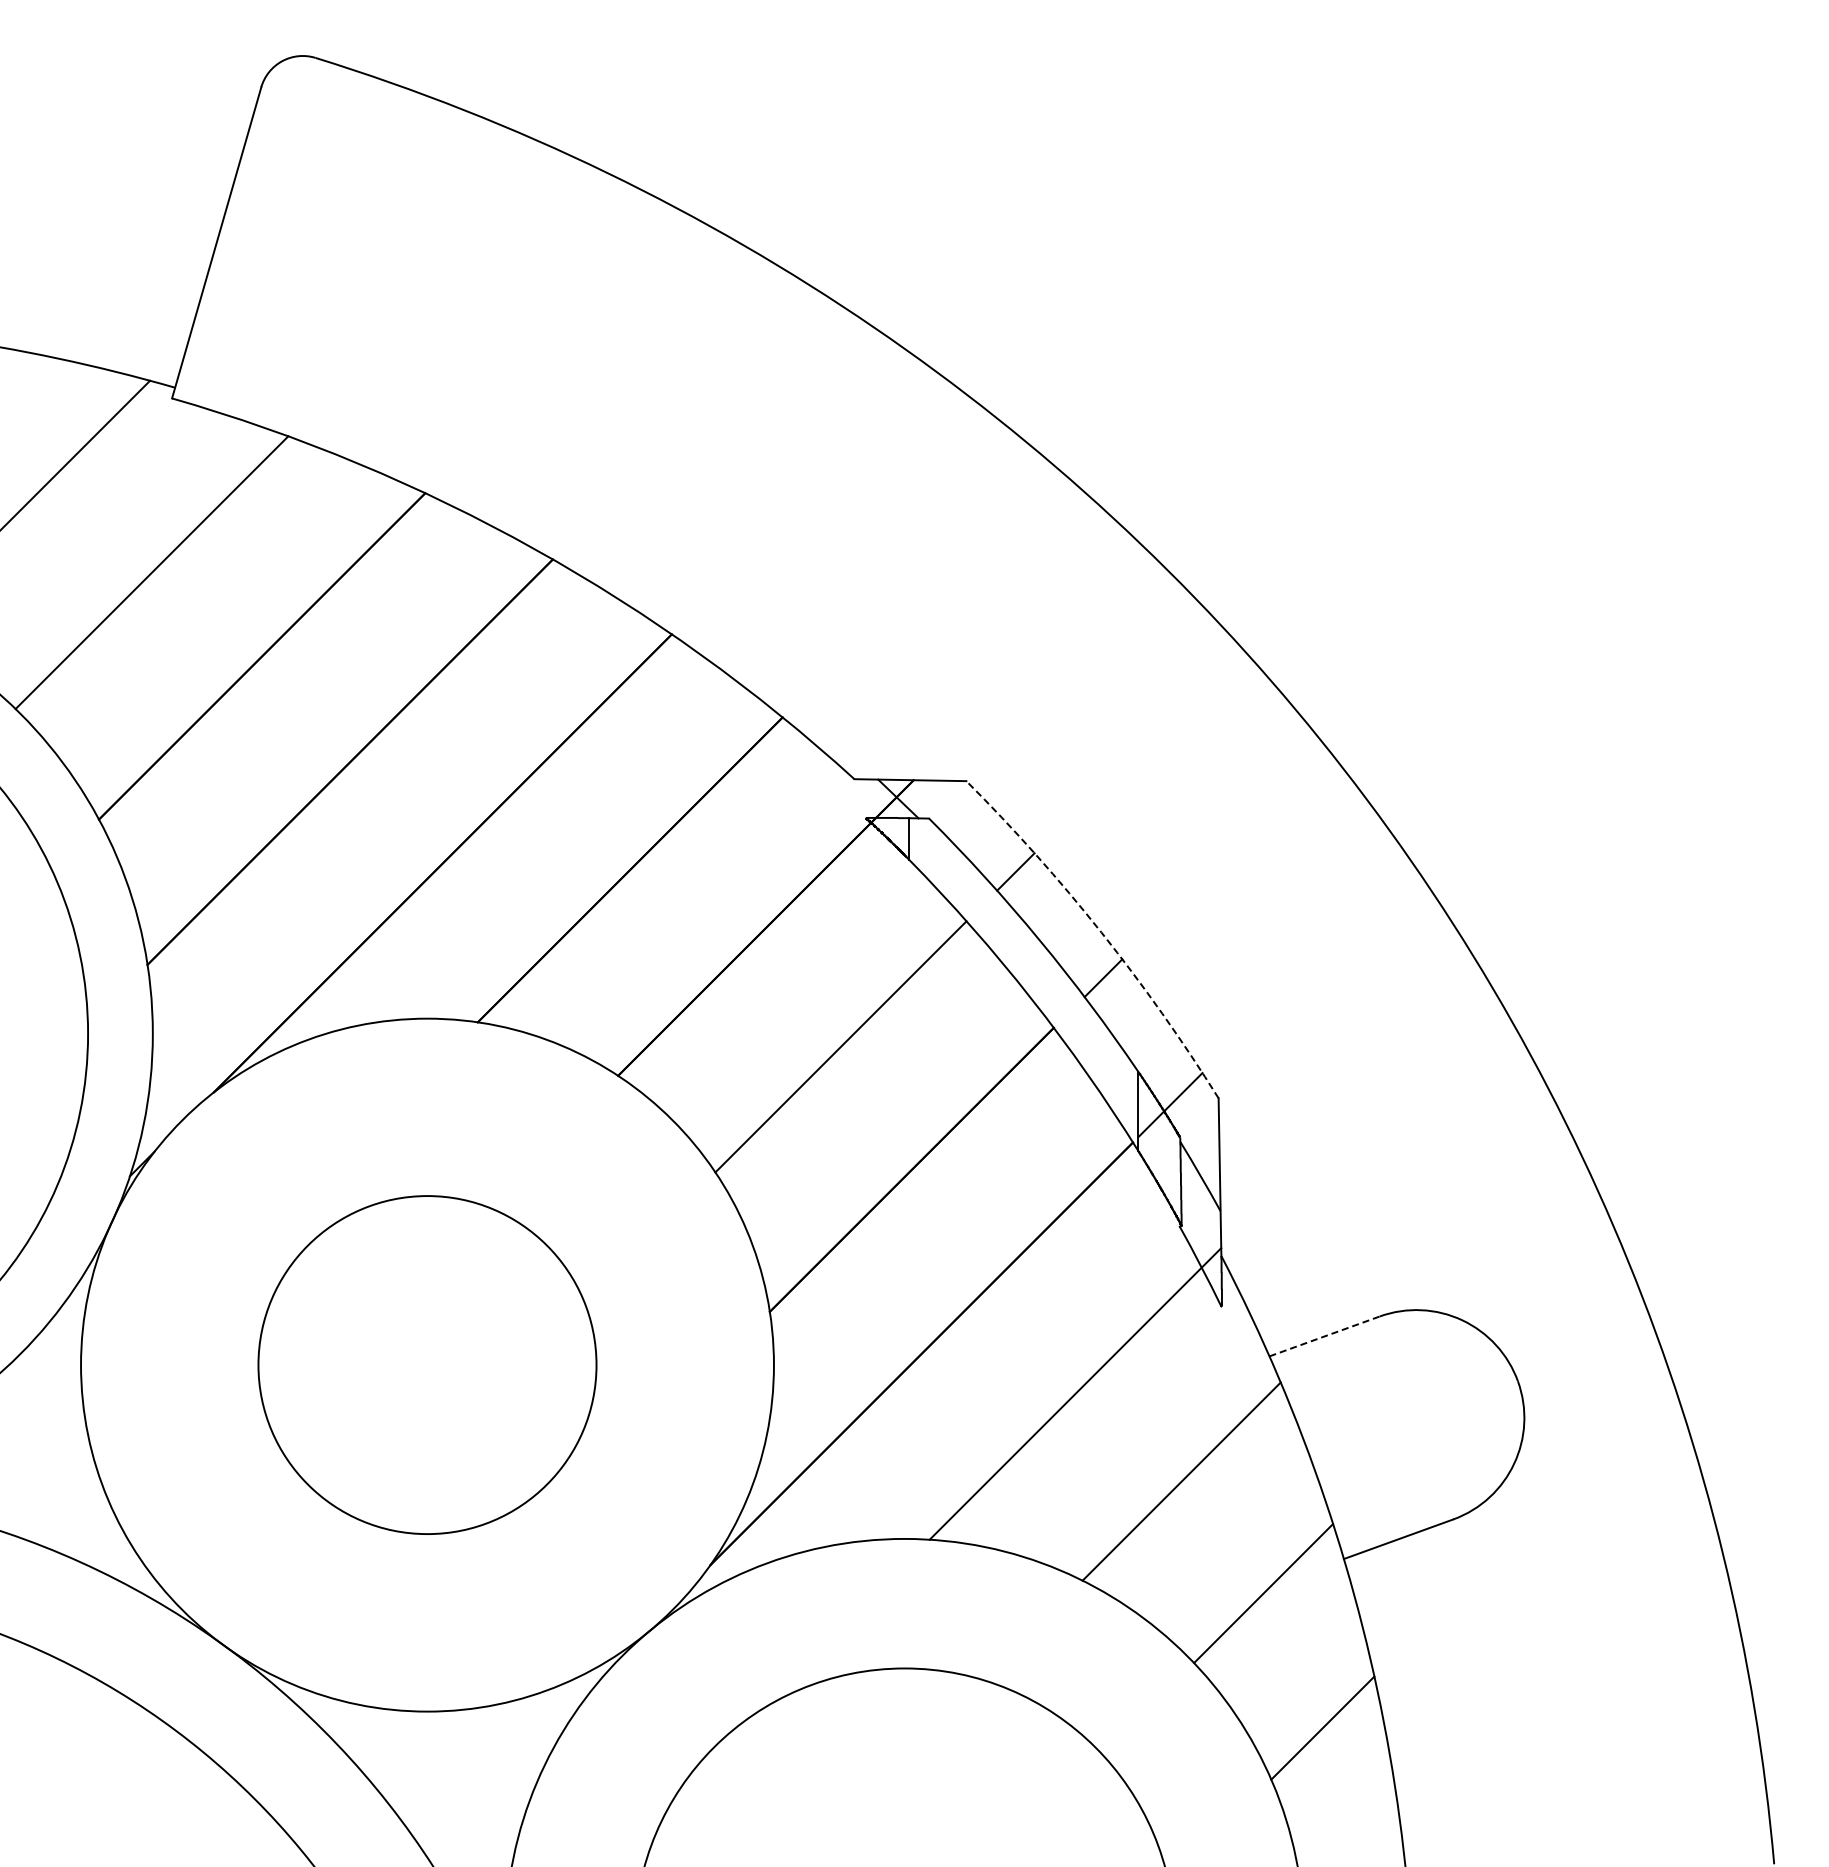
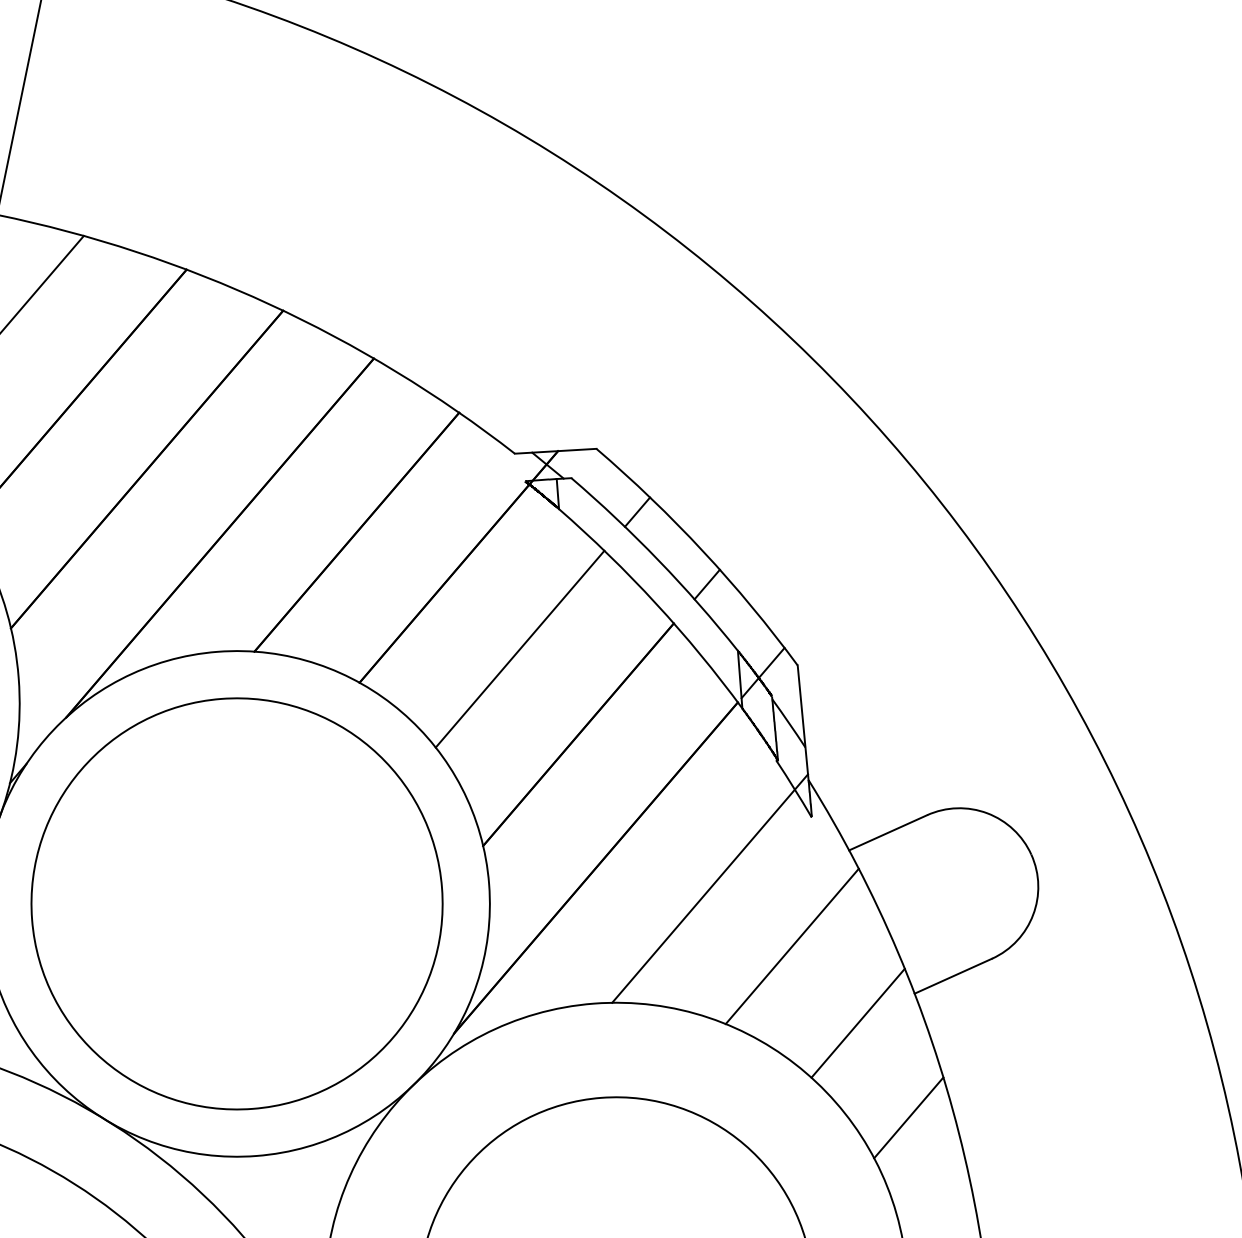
arc: (1101, 932) -> (703, 551), dashed -> solid
line: (1324, 1336) -> (888, 832), dashed -> solid
circle: (427, 1364) -> (237, 903), size x1.67

